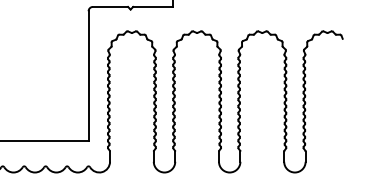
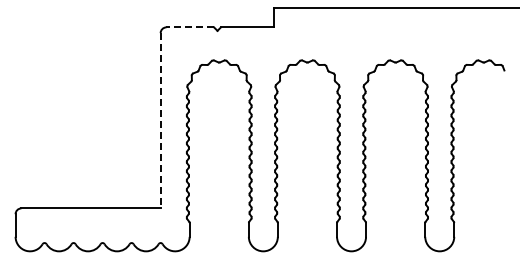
line: (110, 7) -> (190, 27), solid -> dashed
line: (88, 75) -> (160, 120), solid -> dashed

